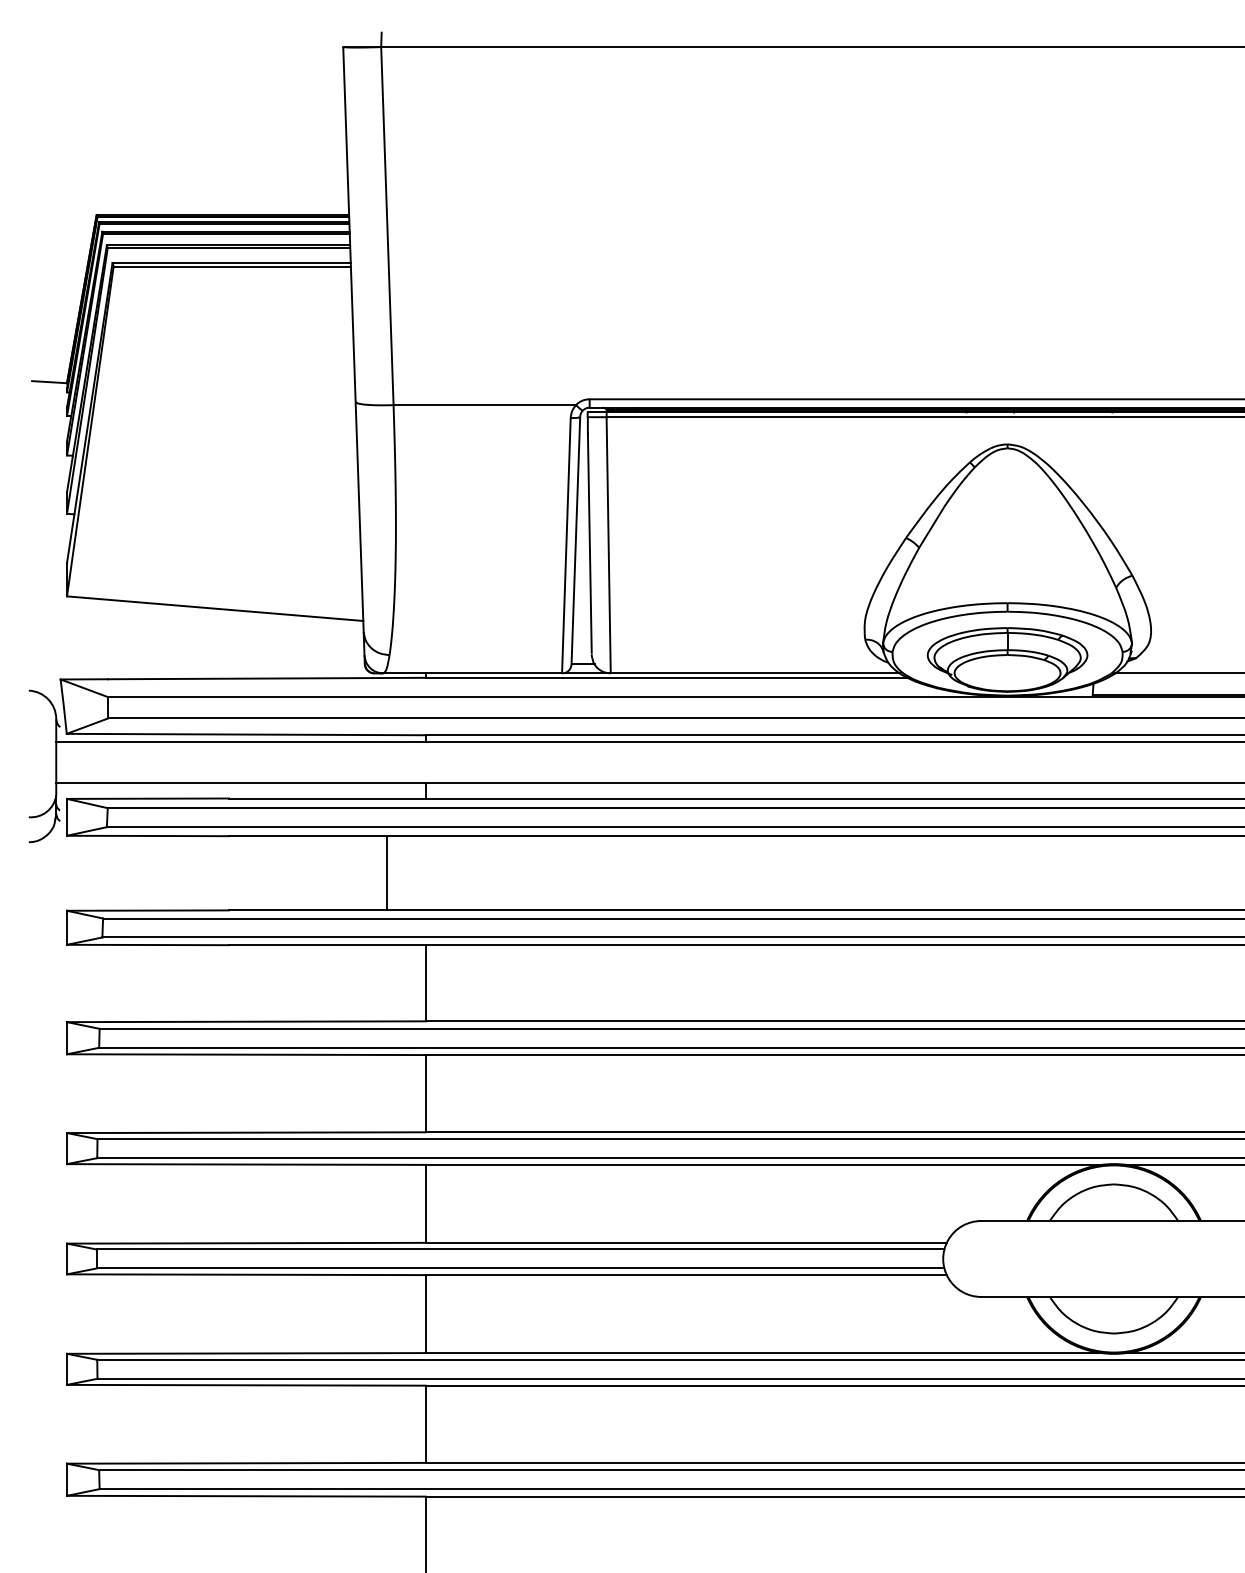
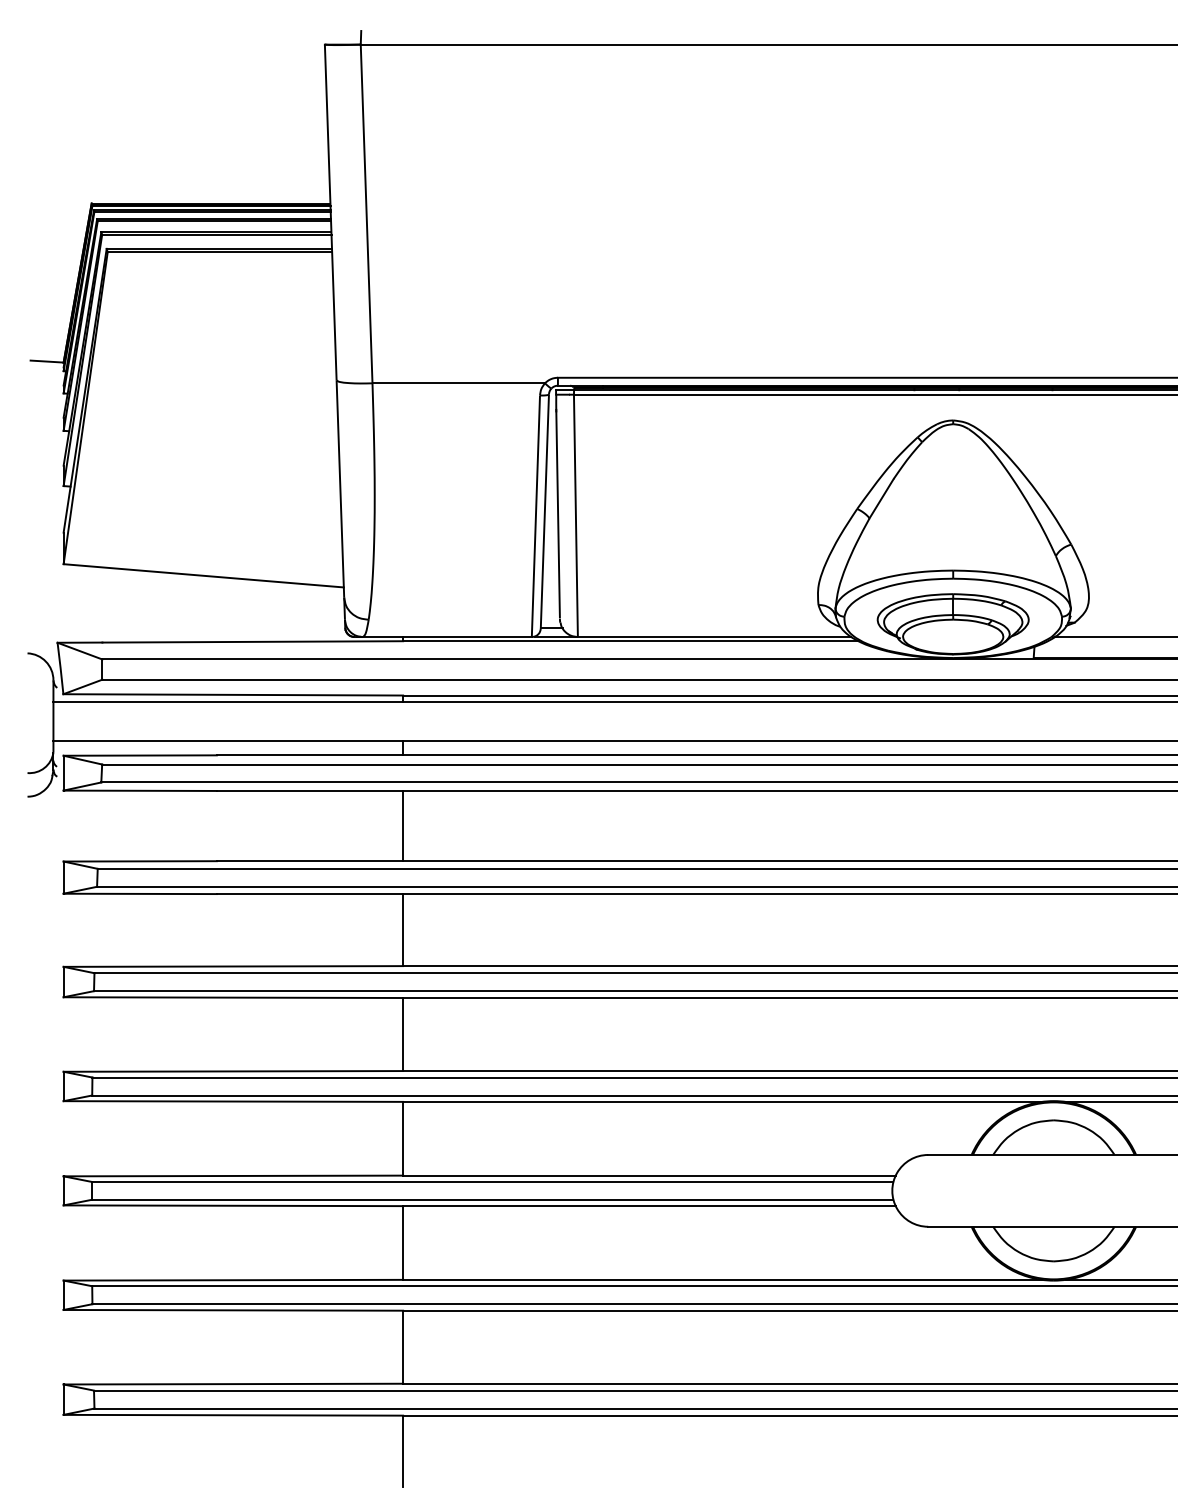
line: (387, 872) -> (403, 825), moved

